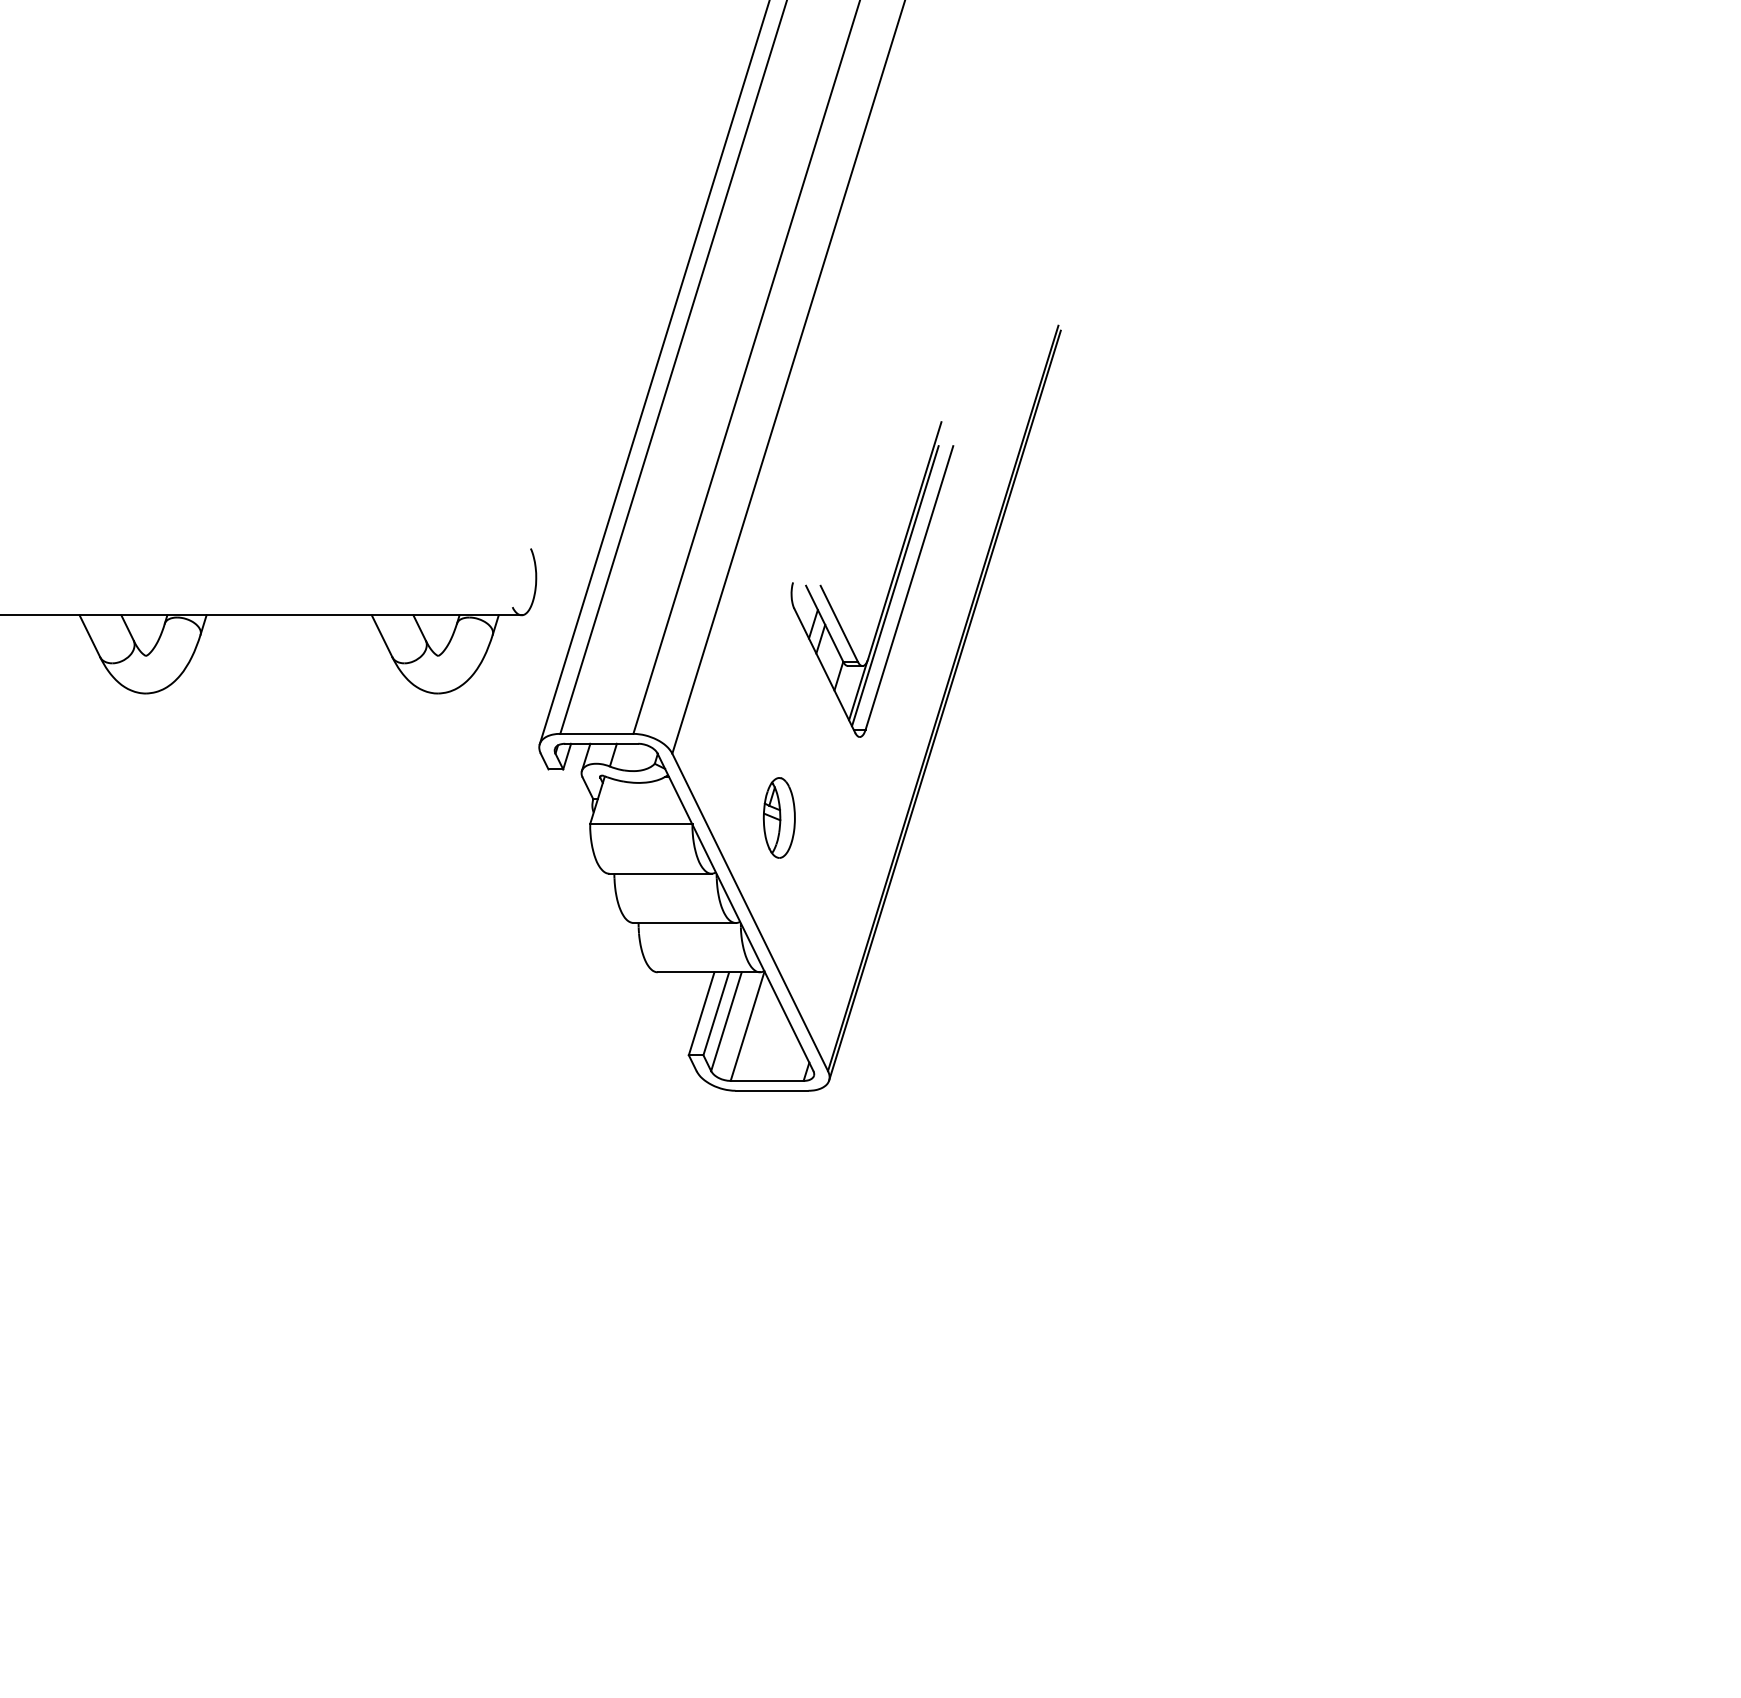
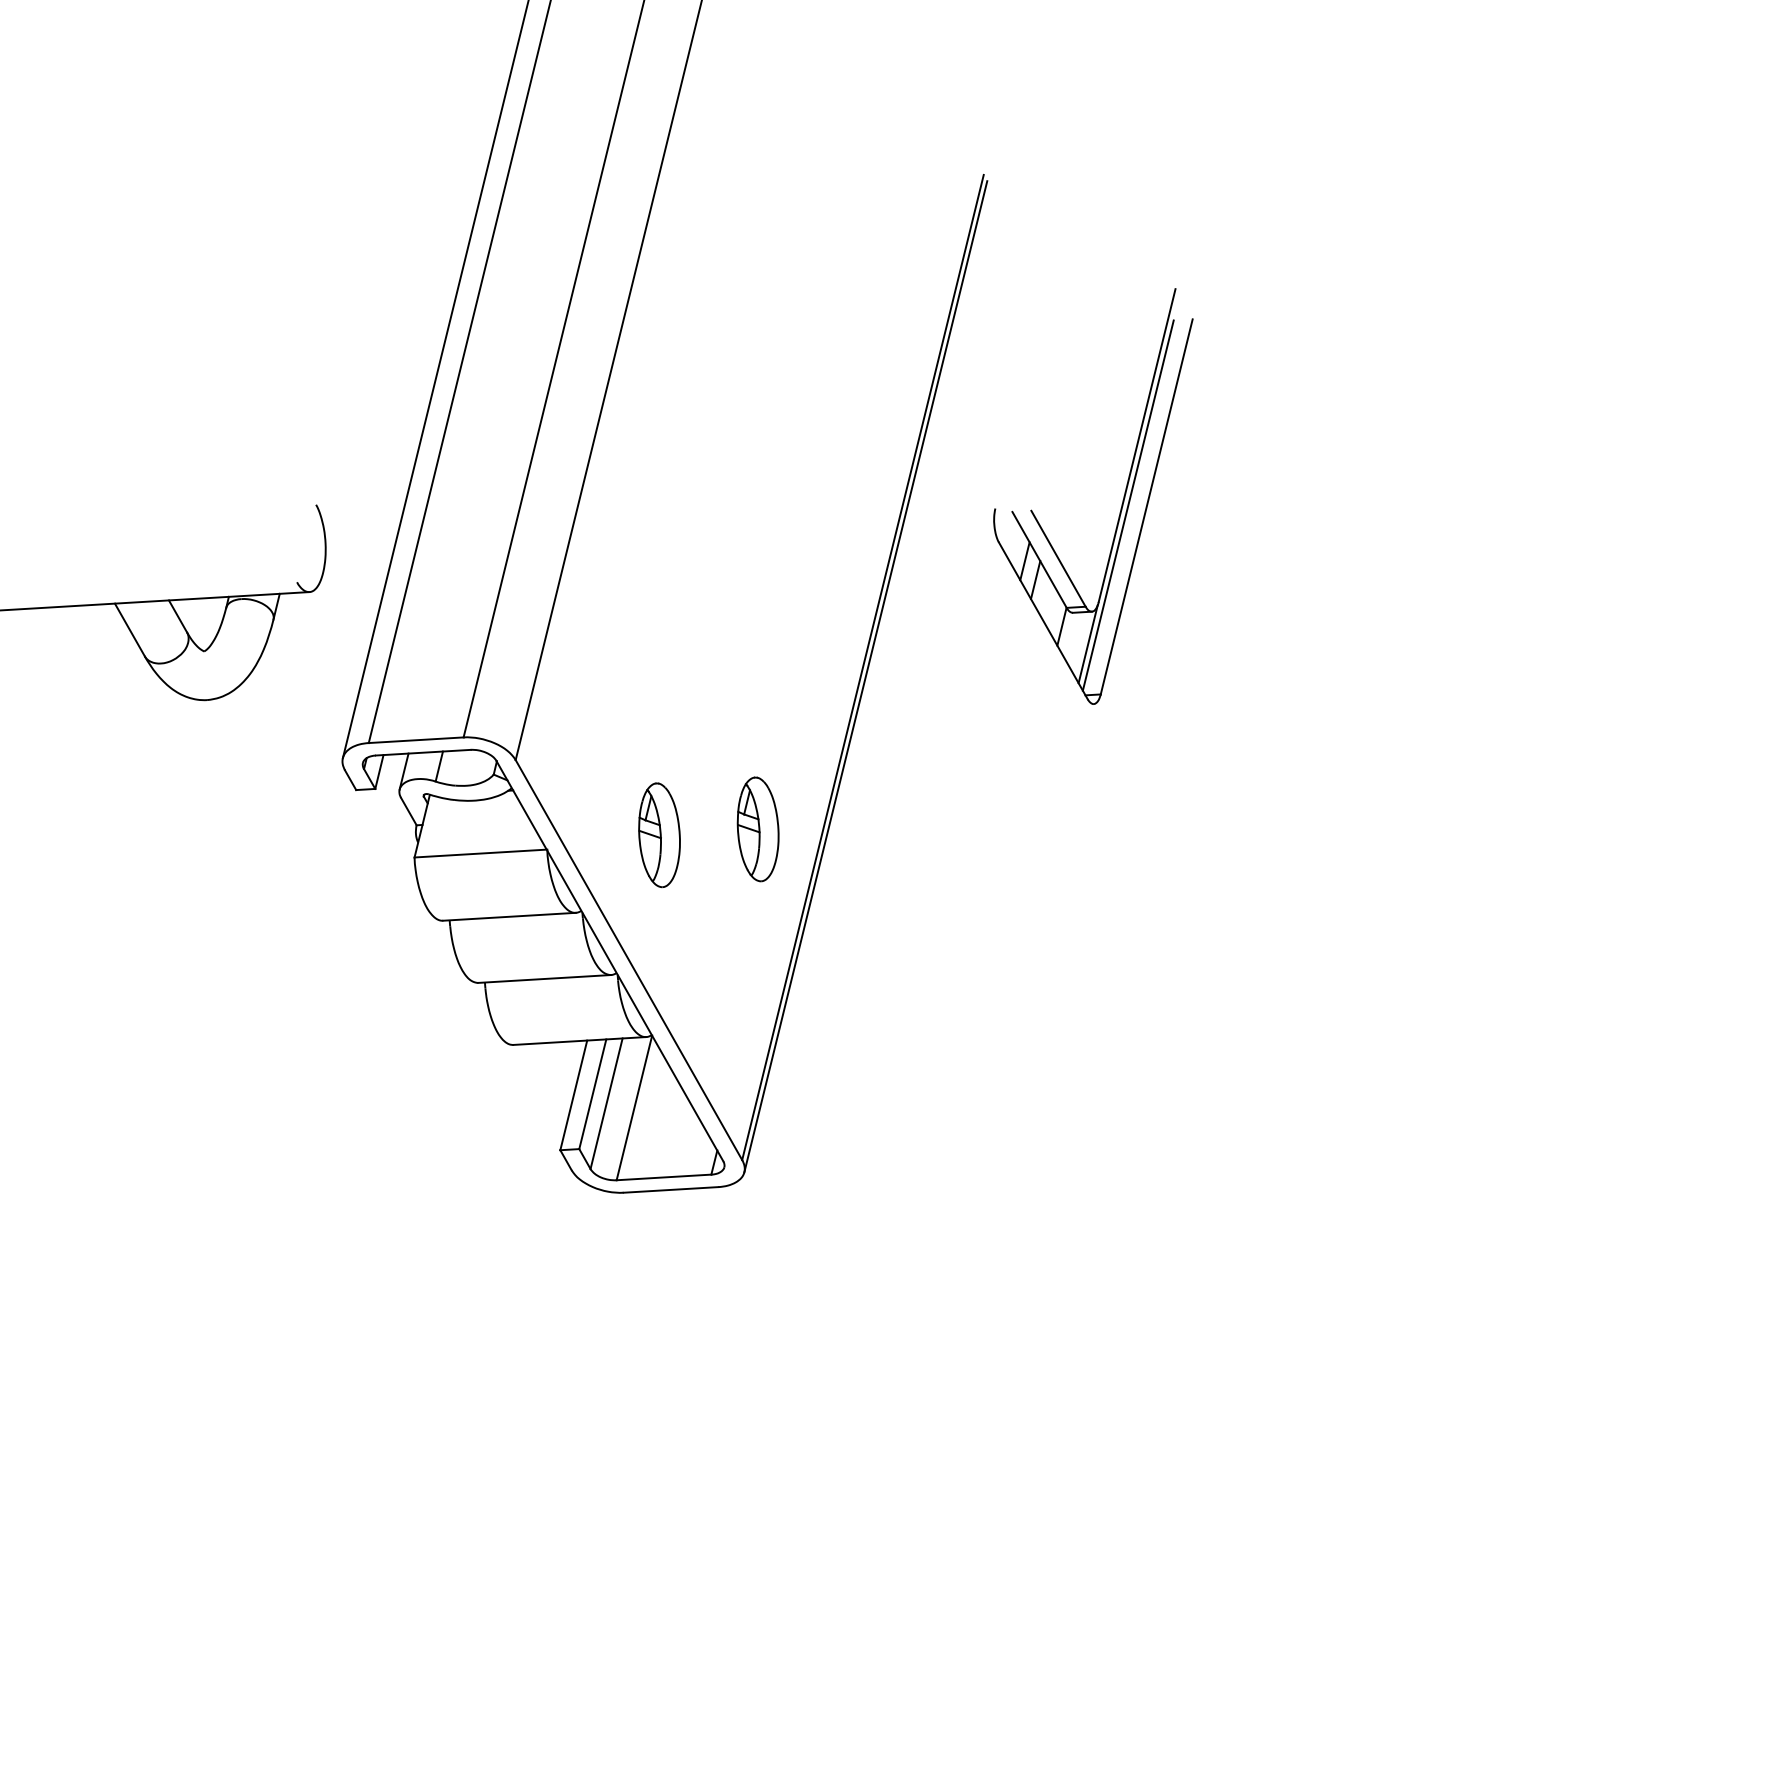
part: (890, 582) -> (1121, 501), moved
part: (854, 817) -> (757, 828), added

